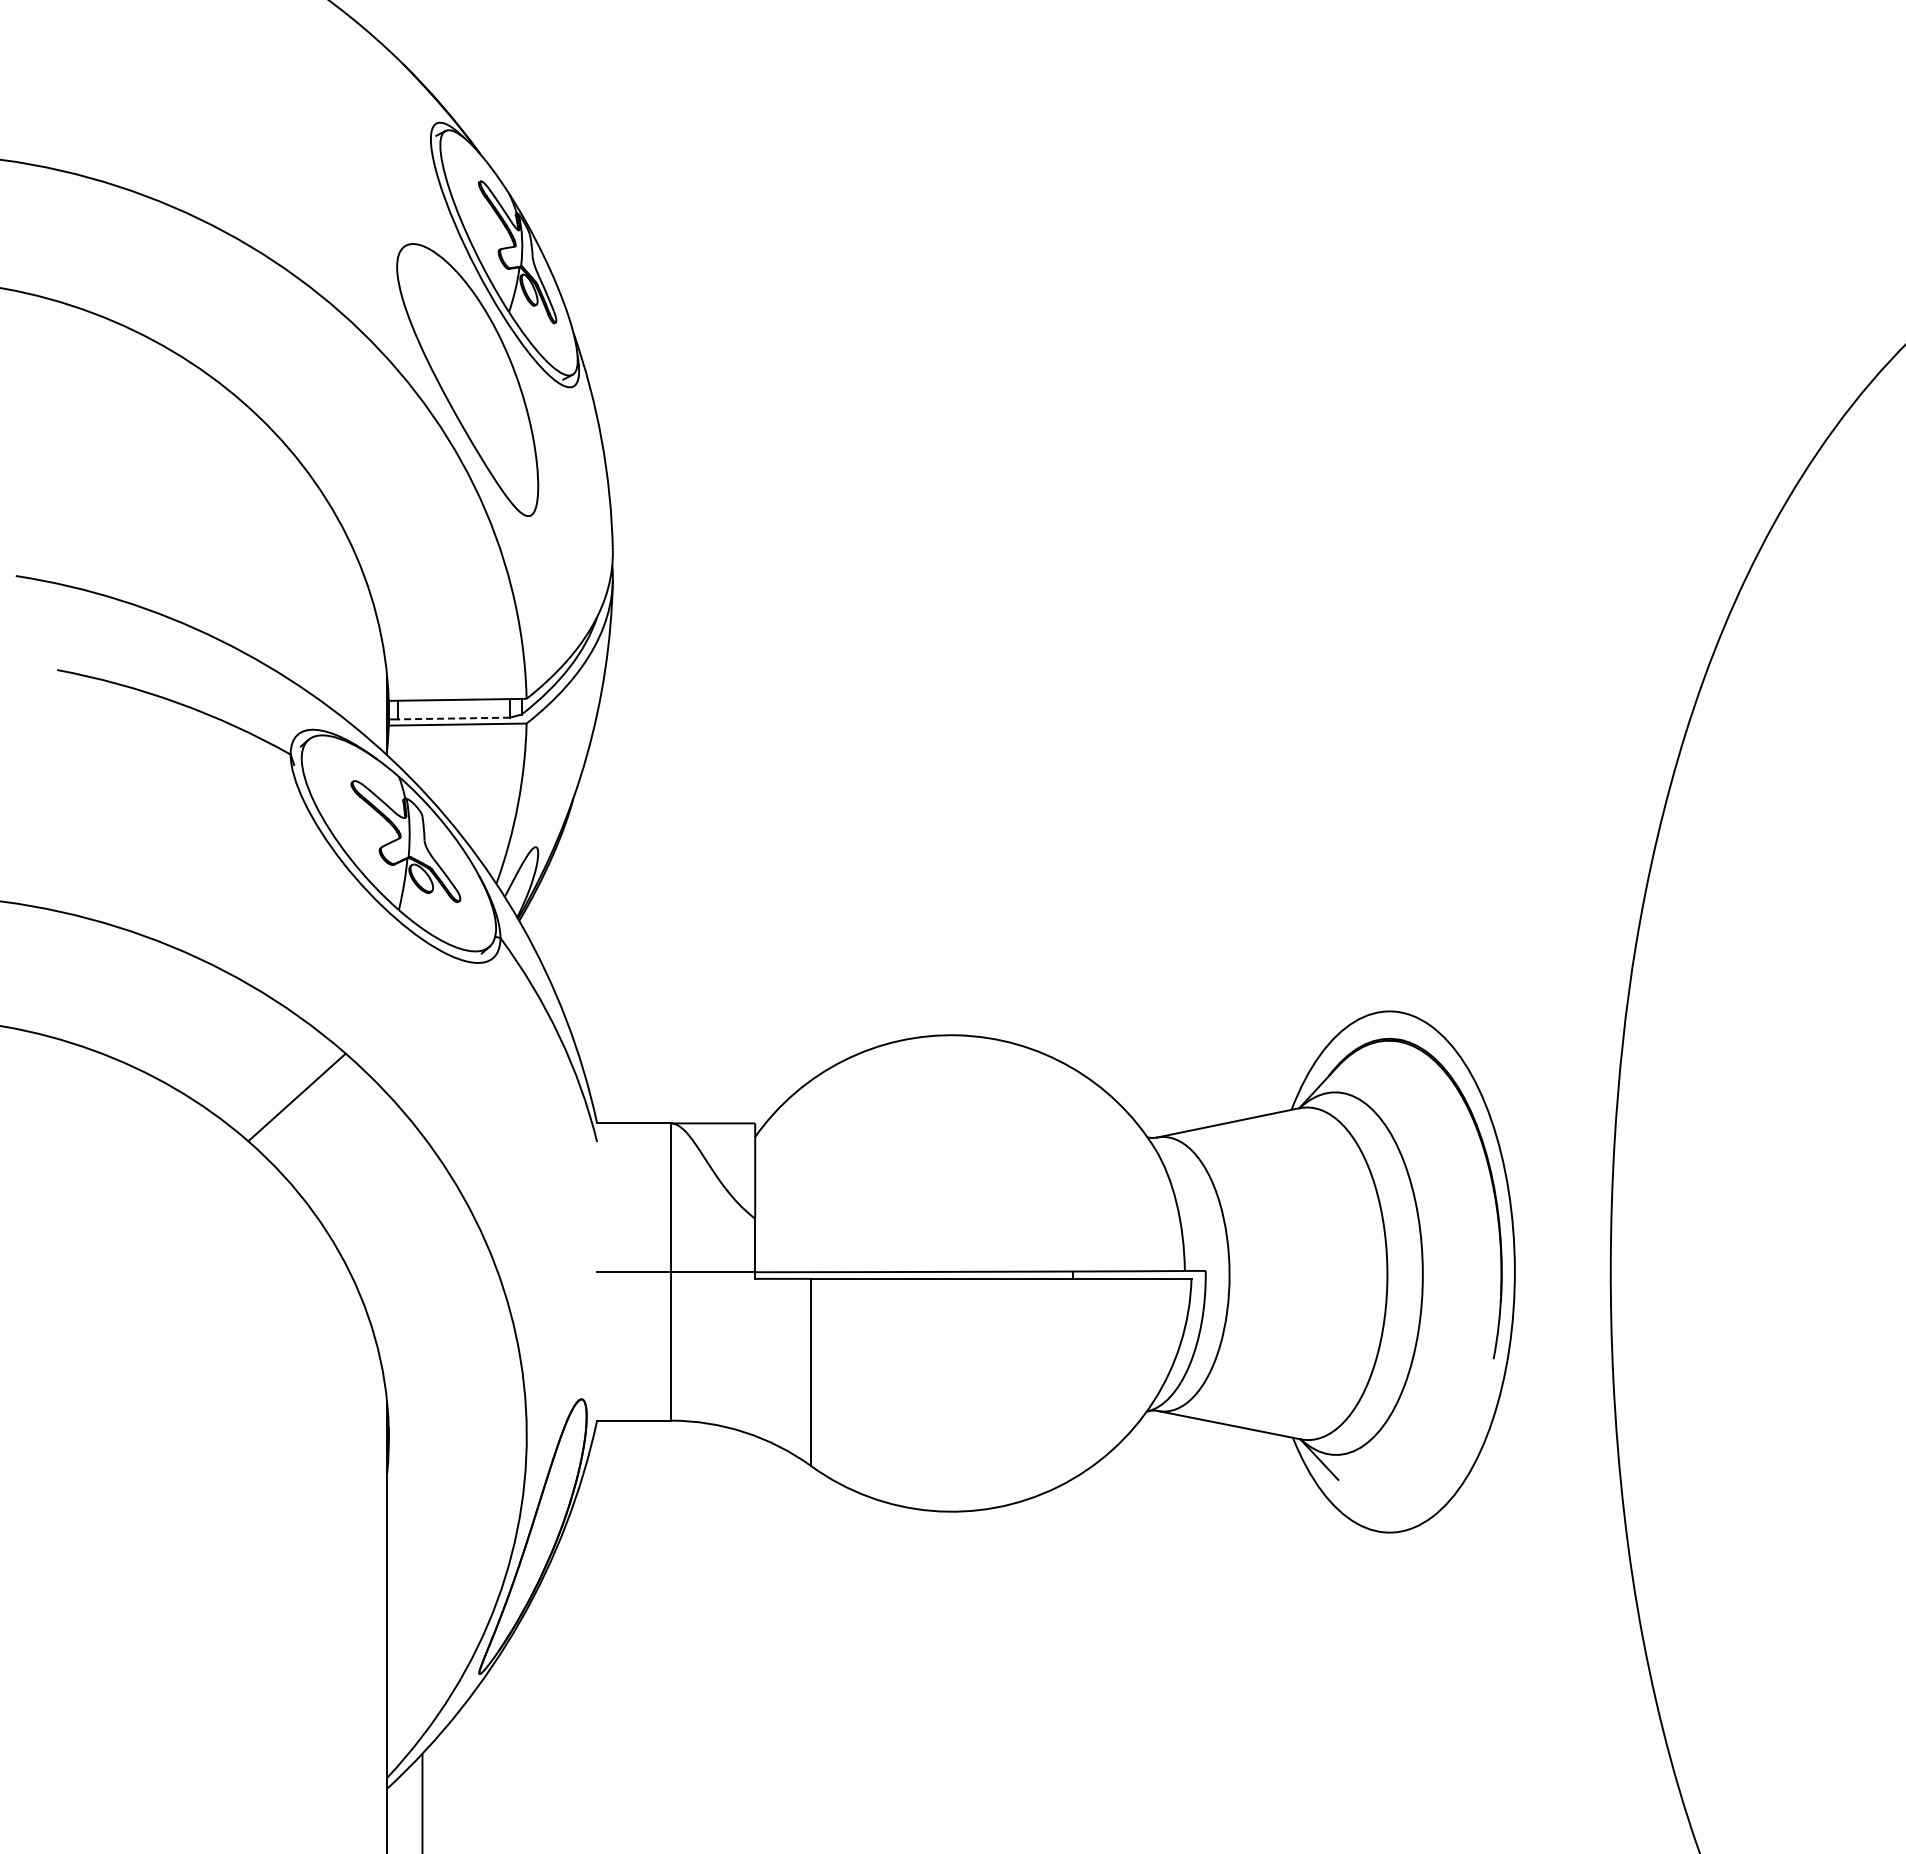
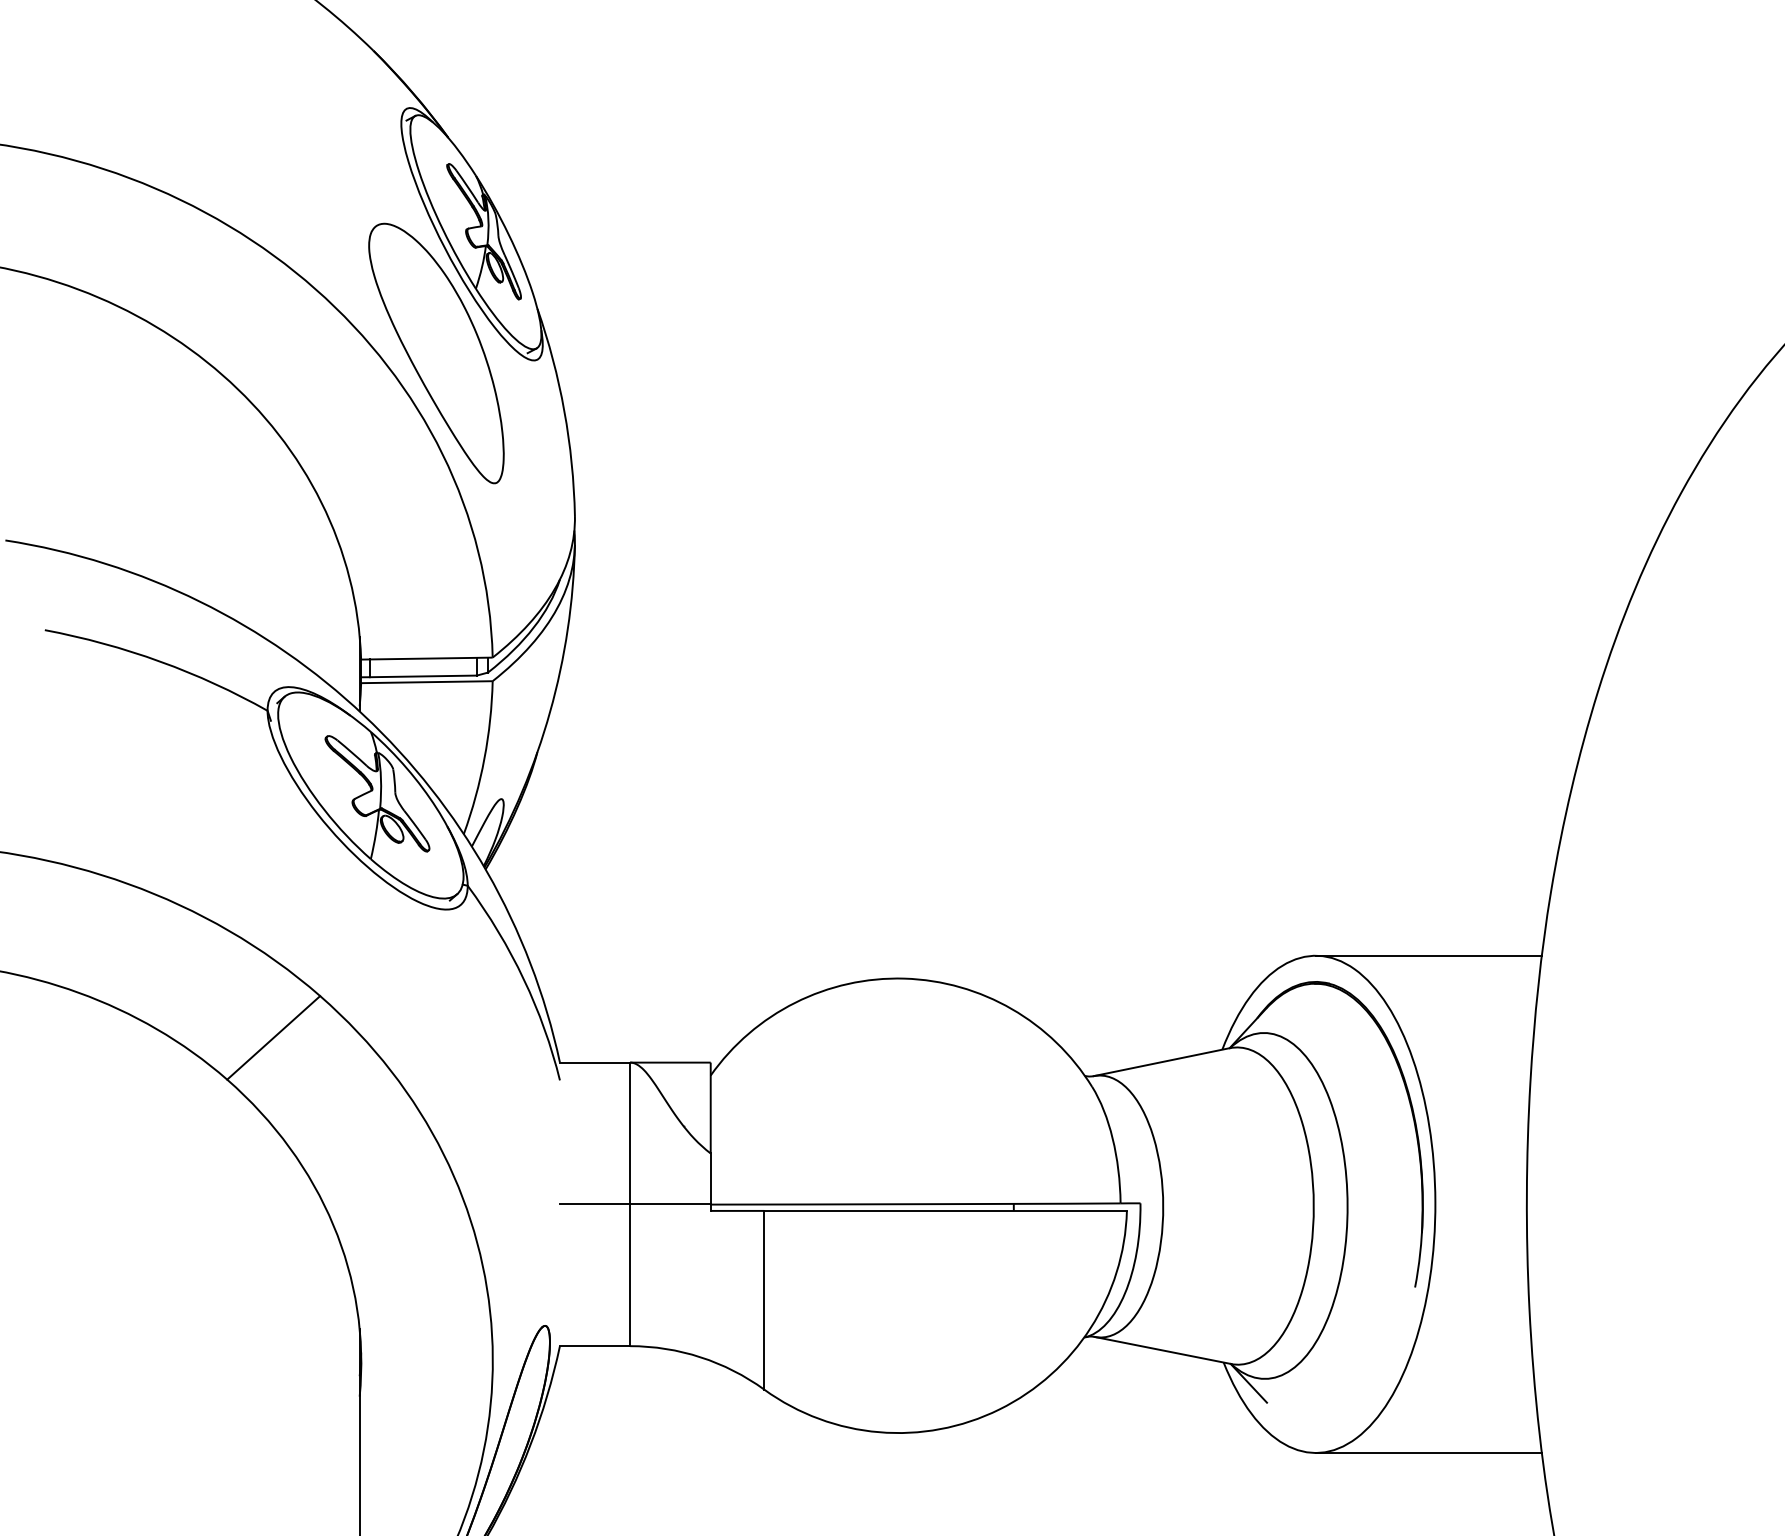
line: (453, 718) -> (422, 676), dashed -> solid
line: (1507, 1011) -> (1428, 955), added
line: (1507, 1532) -> (1428, 1452), added

